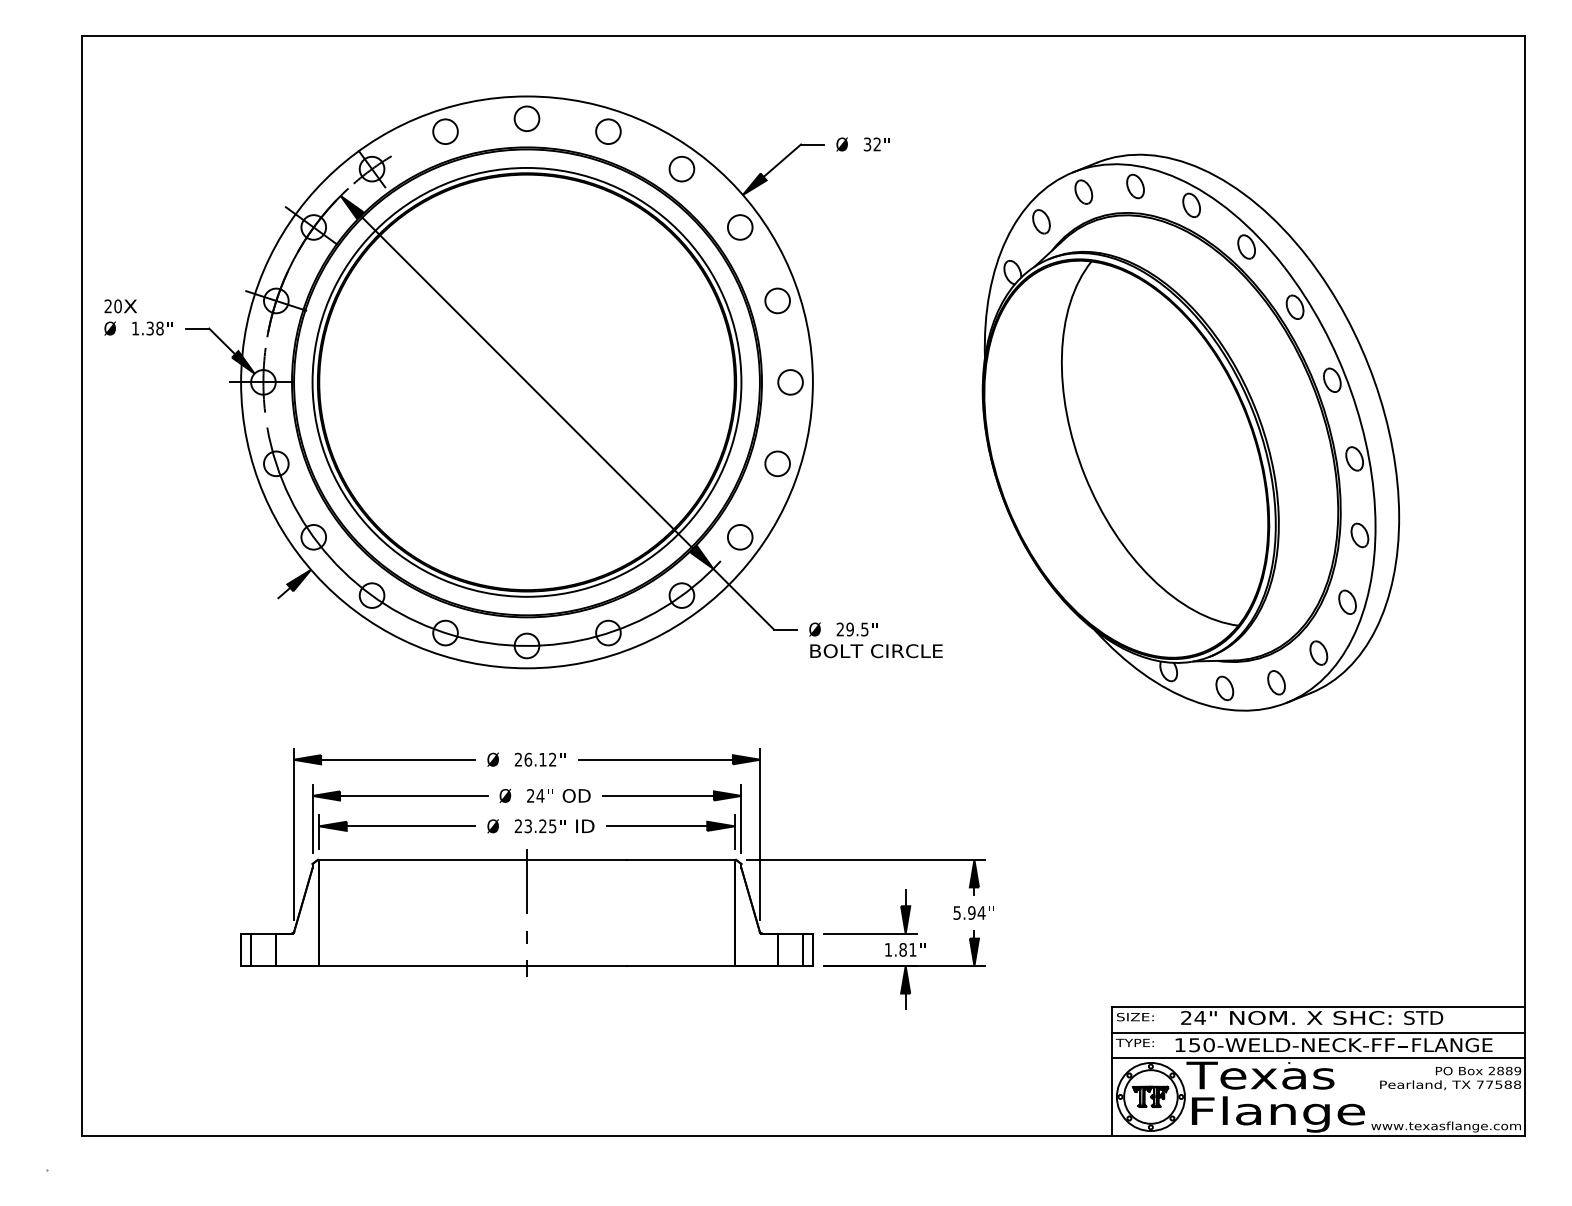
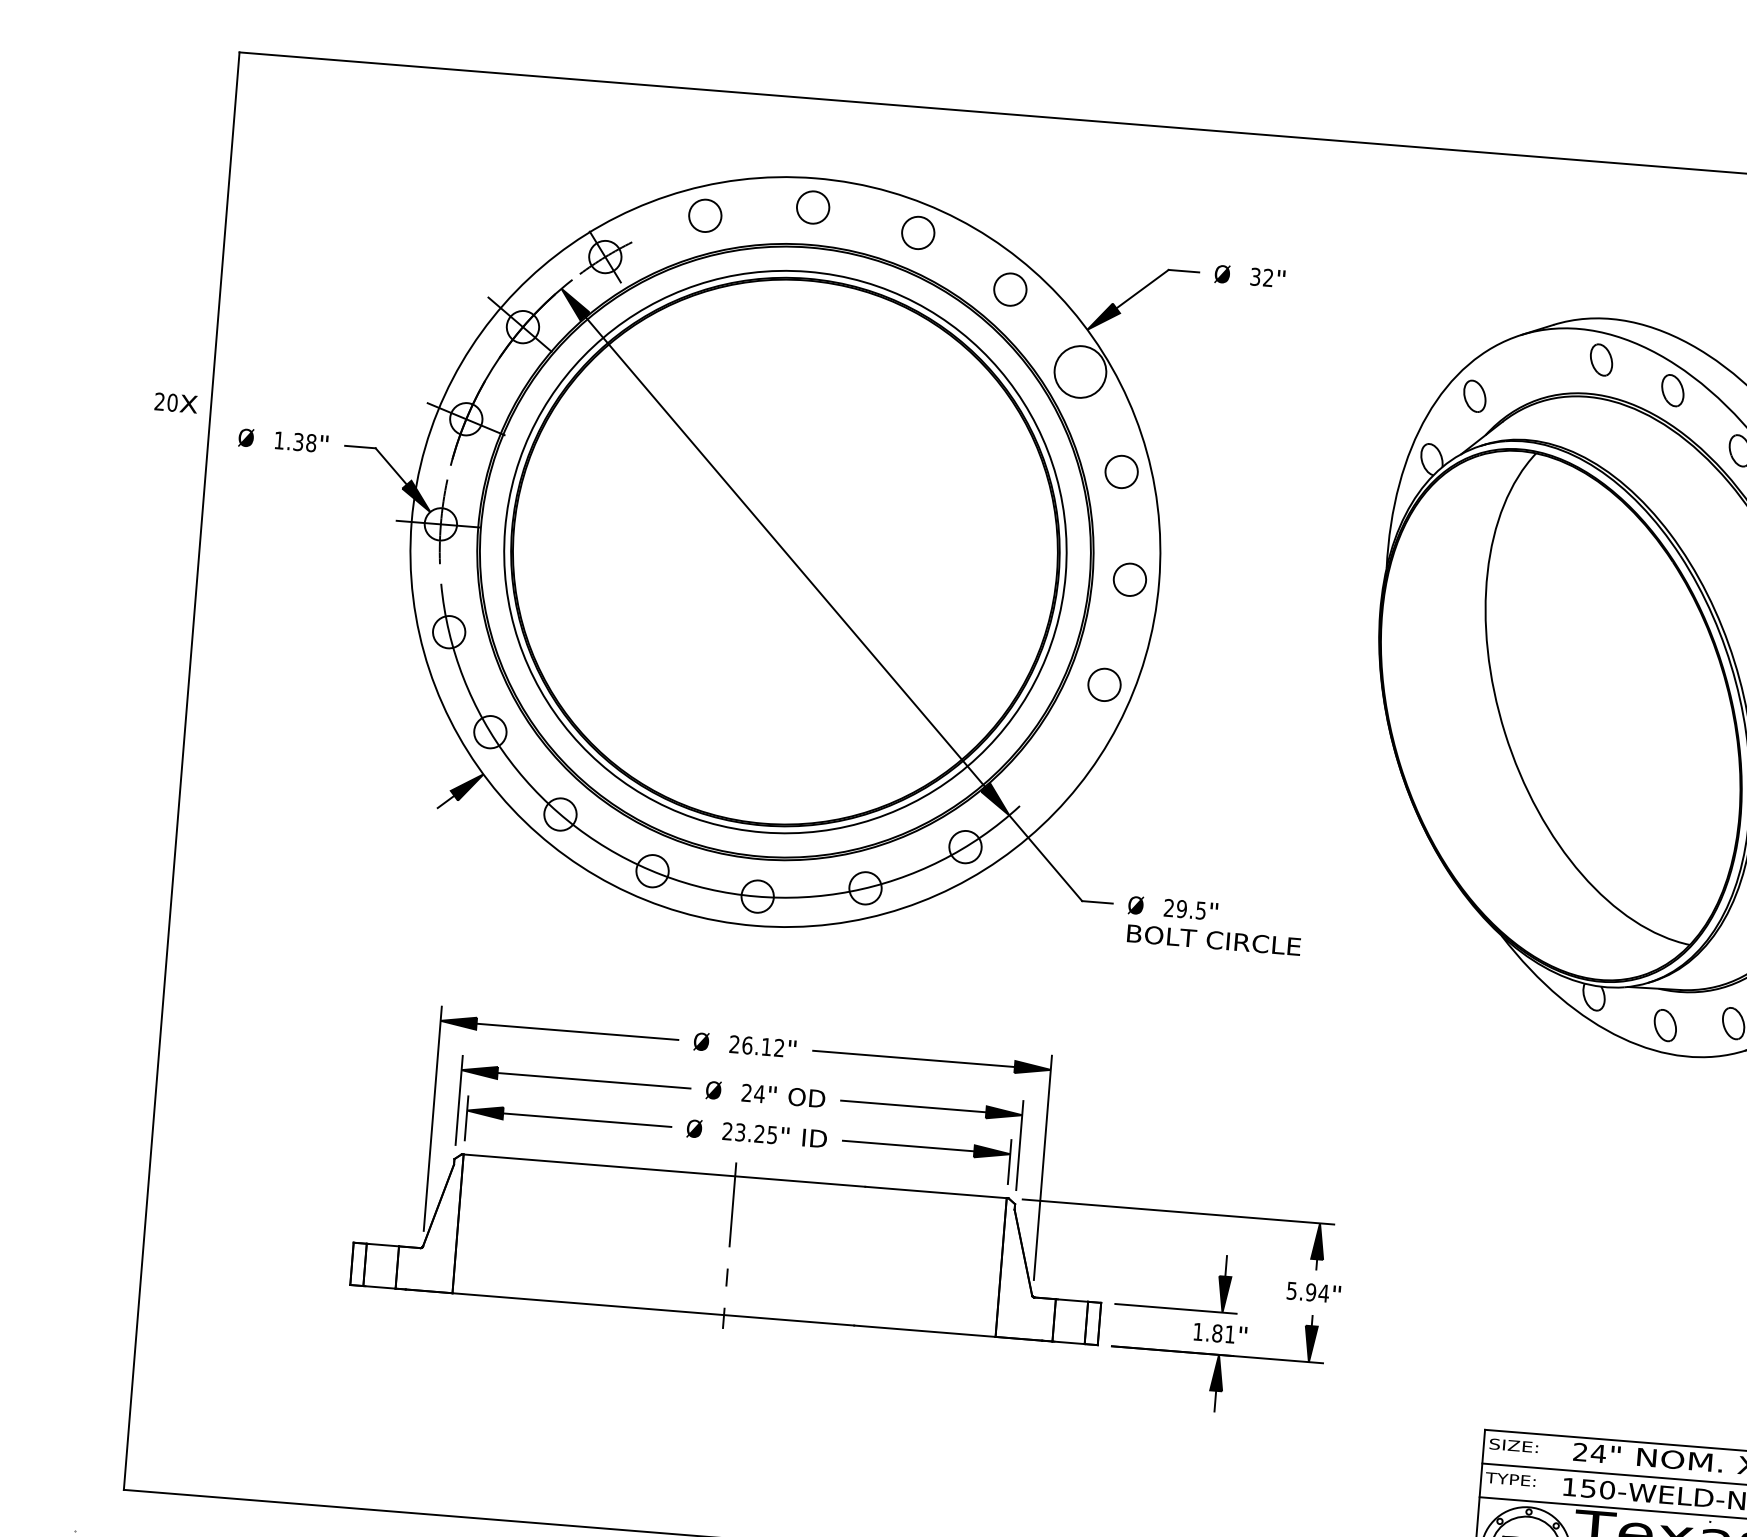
part: (1083, 191) -> (1532, 361), removed
circle: (739, 227) -> (1079, 371), size x1.6
text: (120, 306) -> (175, 403), moved
circle: (740, 537) -> (1048, 777), removed

